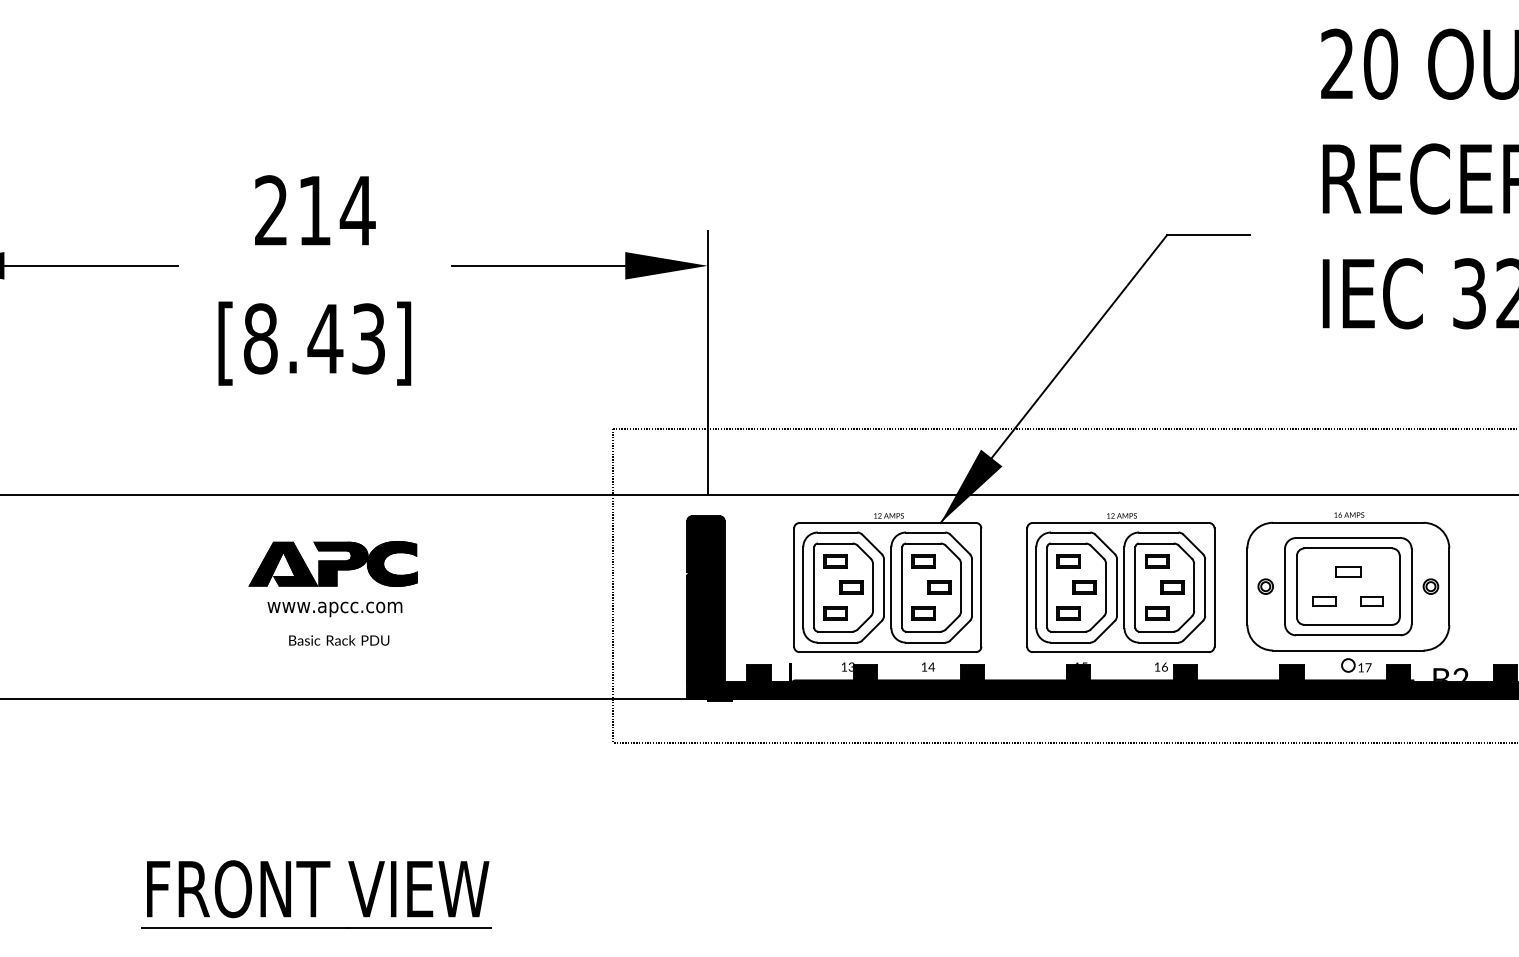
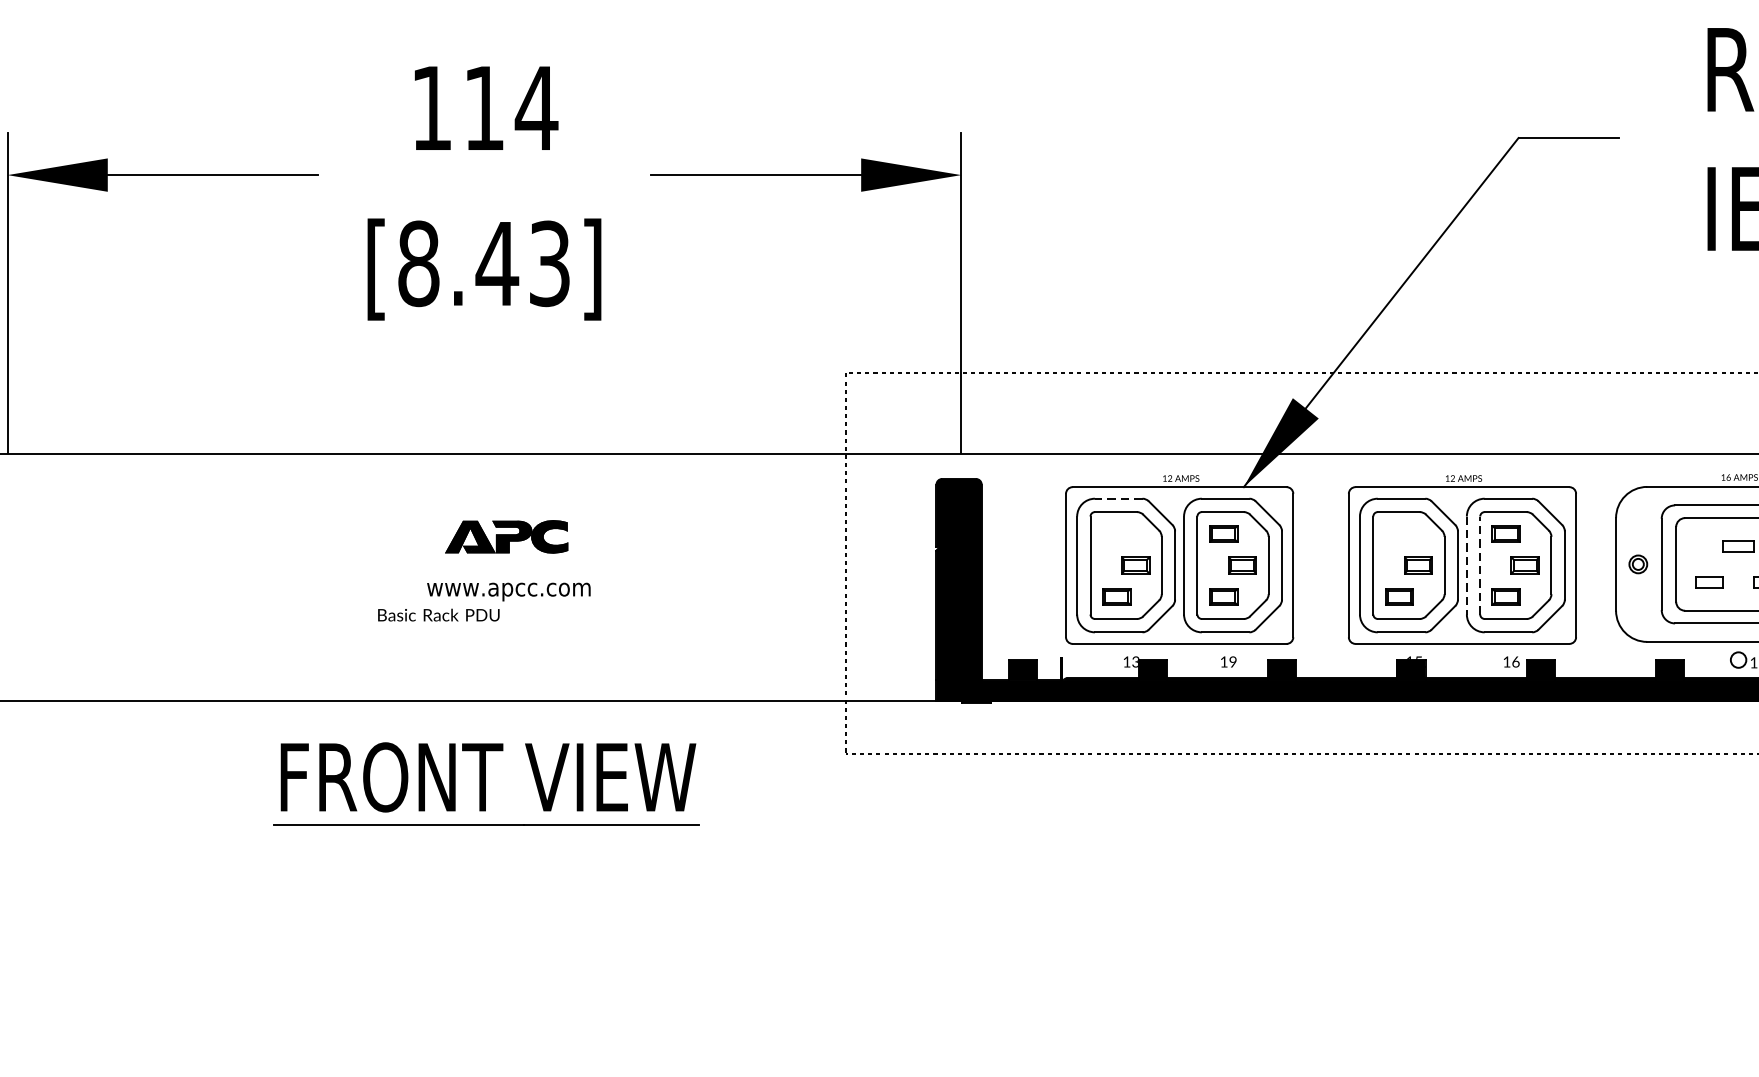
text: (270, 210) -> (430, 107), 214 -> 114
line: (837, 532) -> (1118, 498), solid -> dashed
part: (835, 561) -> (1116, 533), removed
part: (1068, 561) -> (1398, 533), removed
part: (332, 563) -> (505, 536), size x0.6
line: (1135, 587) -> (1480, 565), solid -> dashed
line: (1124, 588) -> (1466, 566), solid -> dashed
text: (339, 640) -> (439, 615), moved
text: (931, 666) -> (1232, 661), 14 -> 19
part: (316, 894) -> (486, 783), moved

